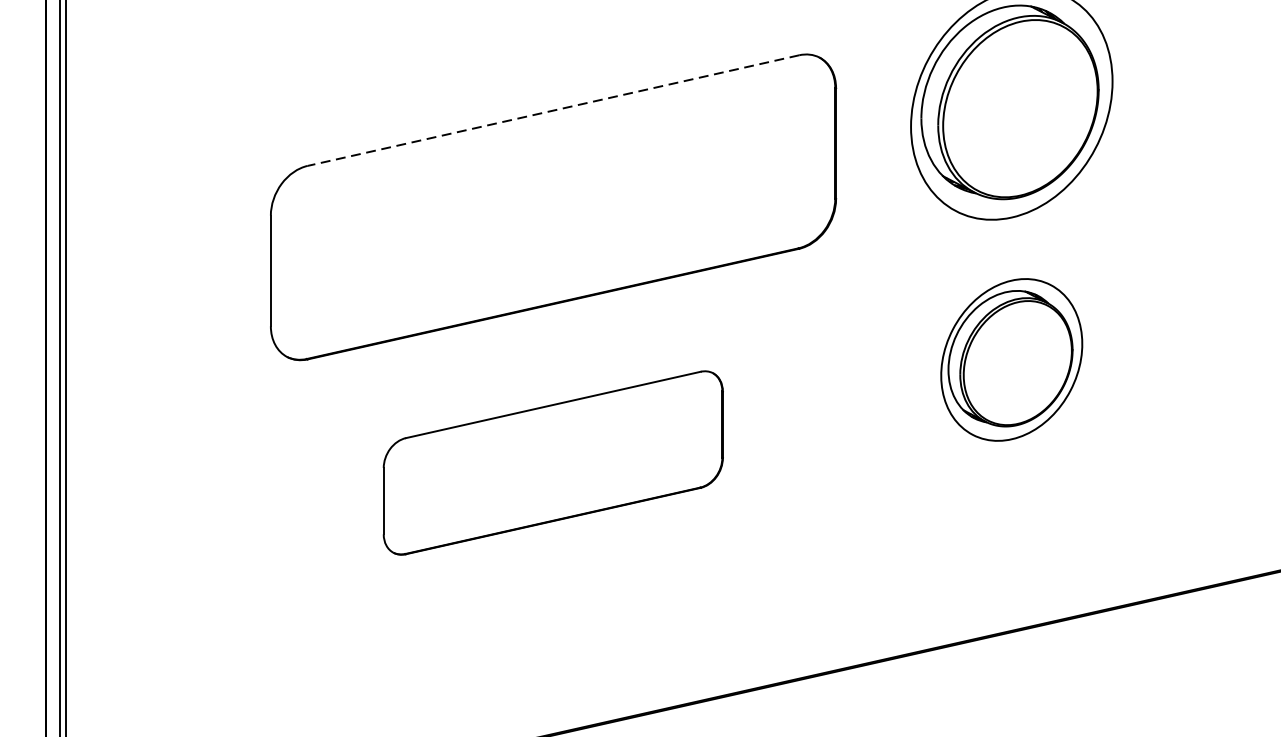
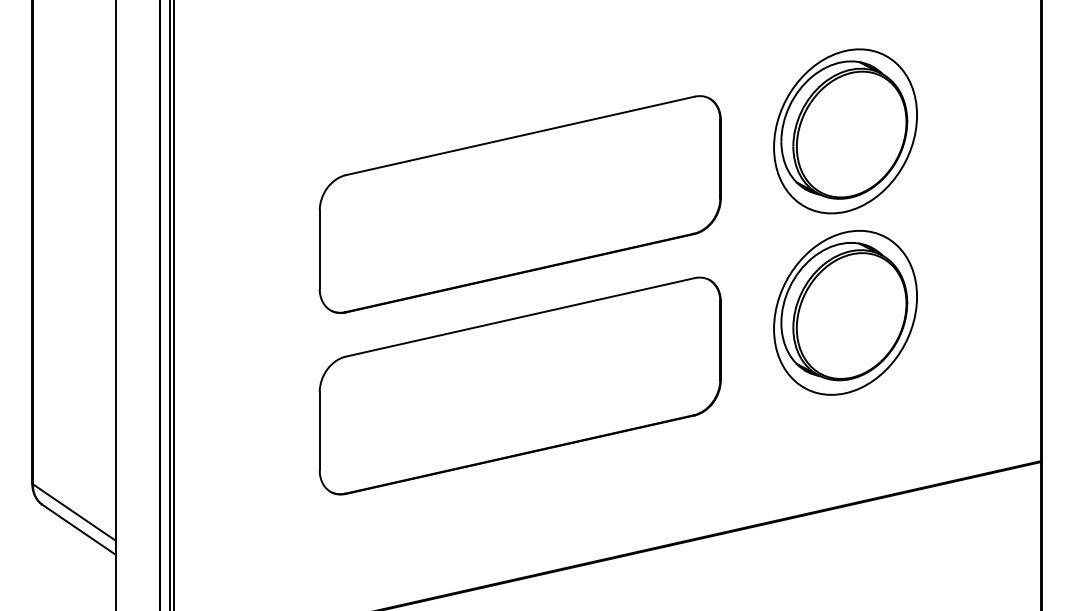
line: (553, 109) -> (520, 135), dashed -> solid
part: (1011, 359) -> (845, 312), size x1.43
part: (552, 462) -> (519, 385), size x1.67

